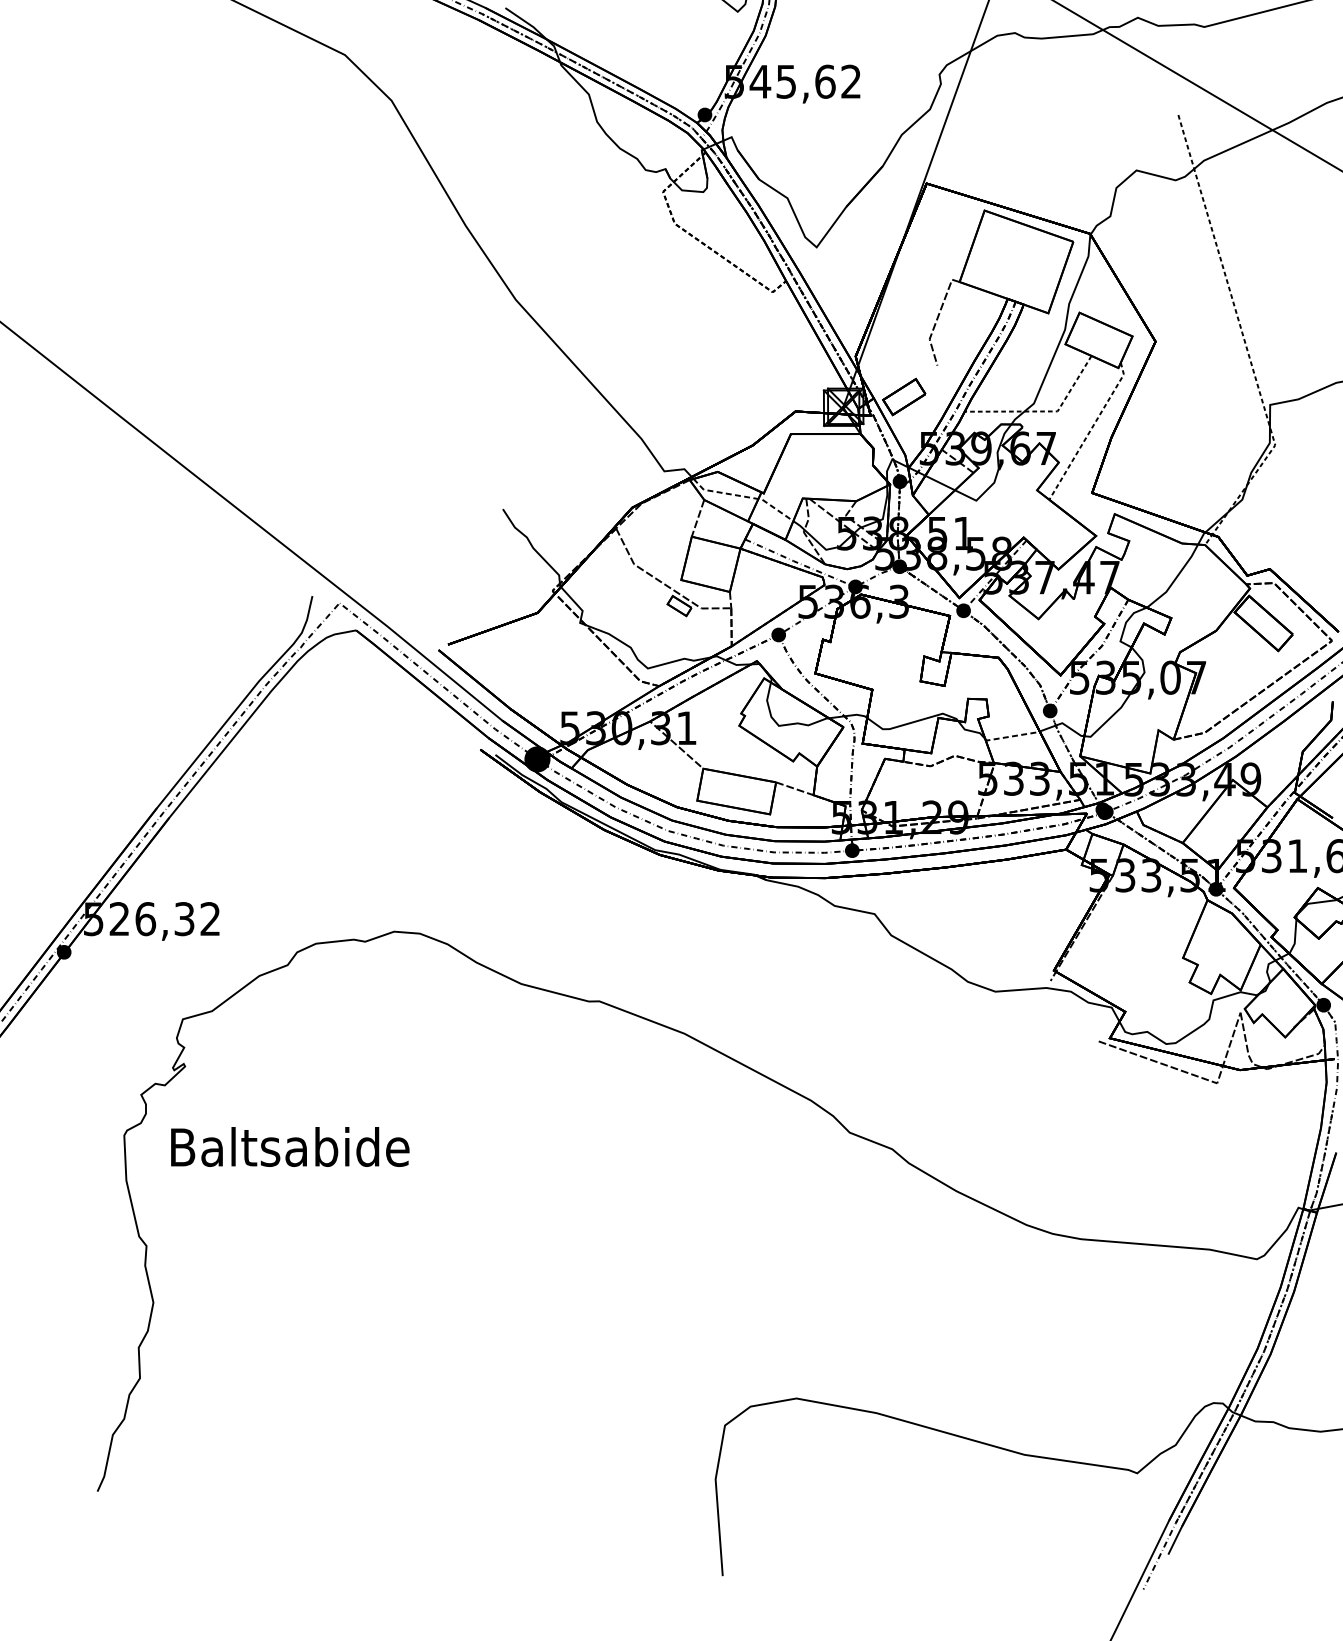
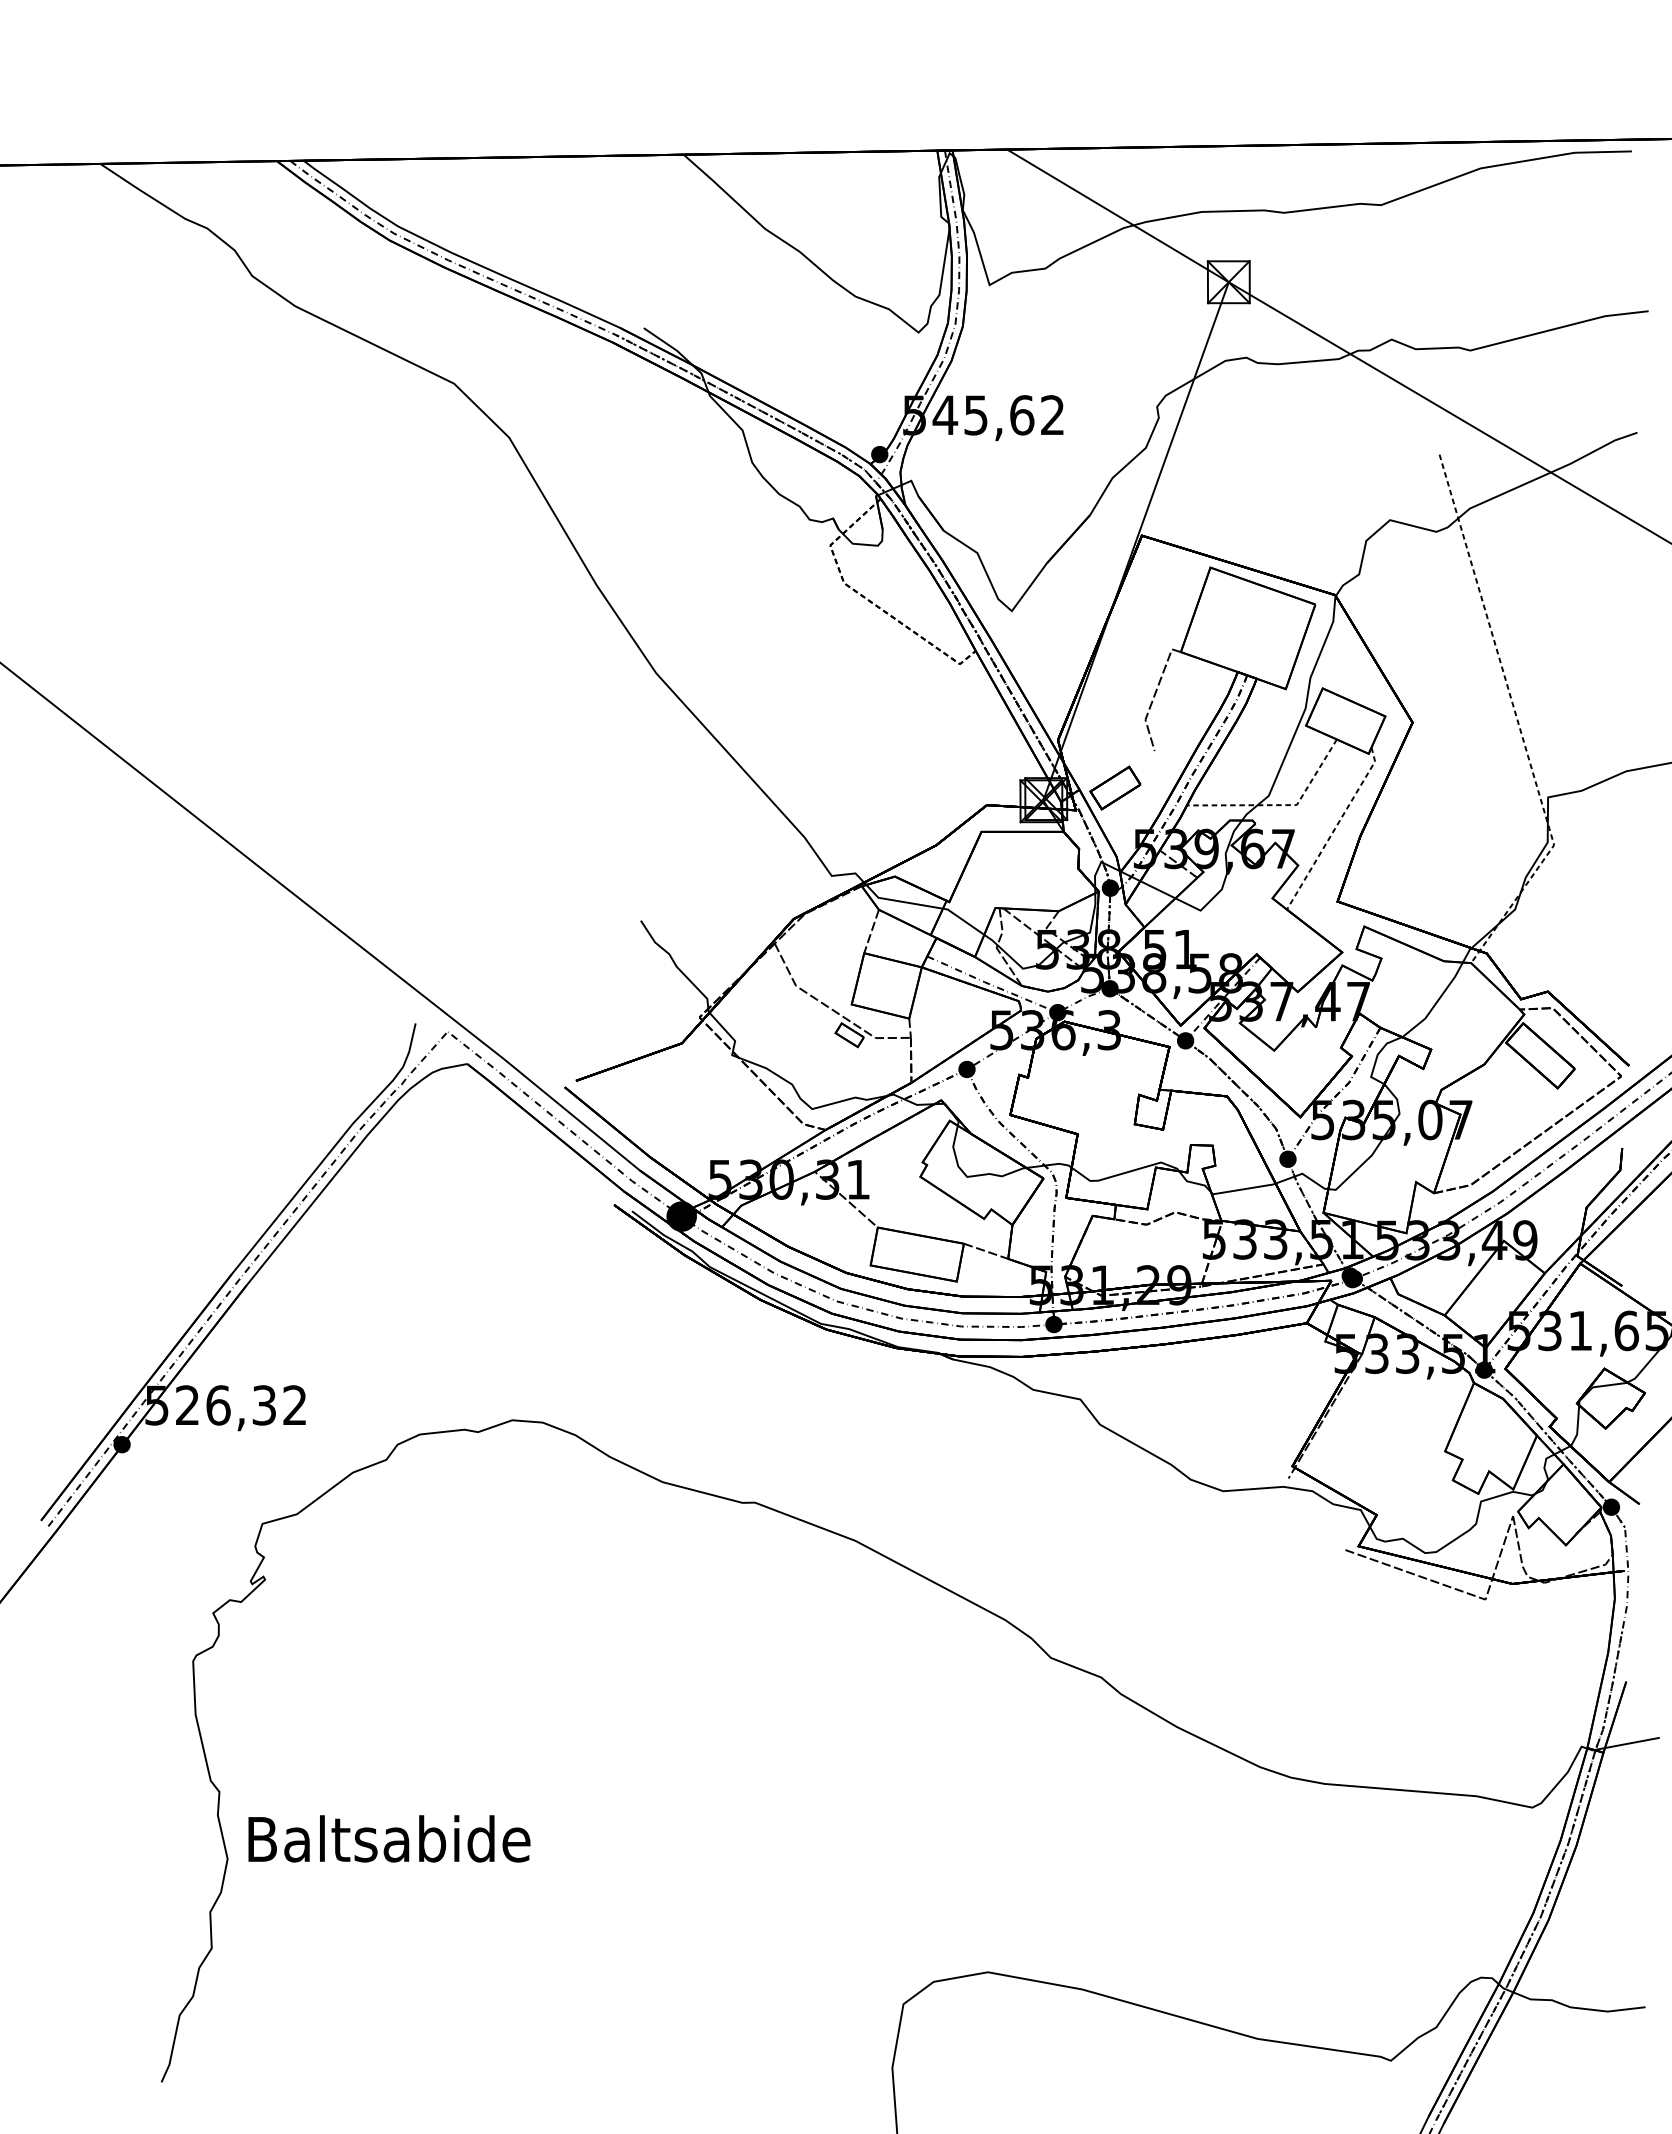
line: (744, 496) -> (926, 905), dashed -> solid
line: (1012, 736) -> (1243, 1189), dashed -> solid
text: (290, 1146) -> (389, 1838), moved

